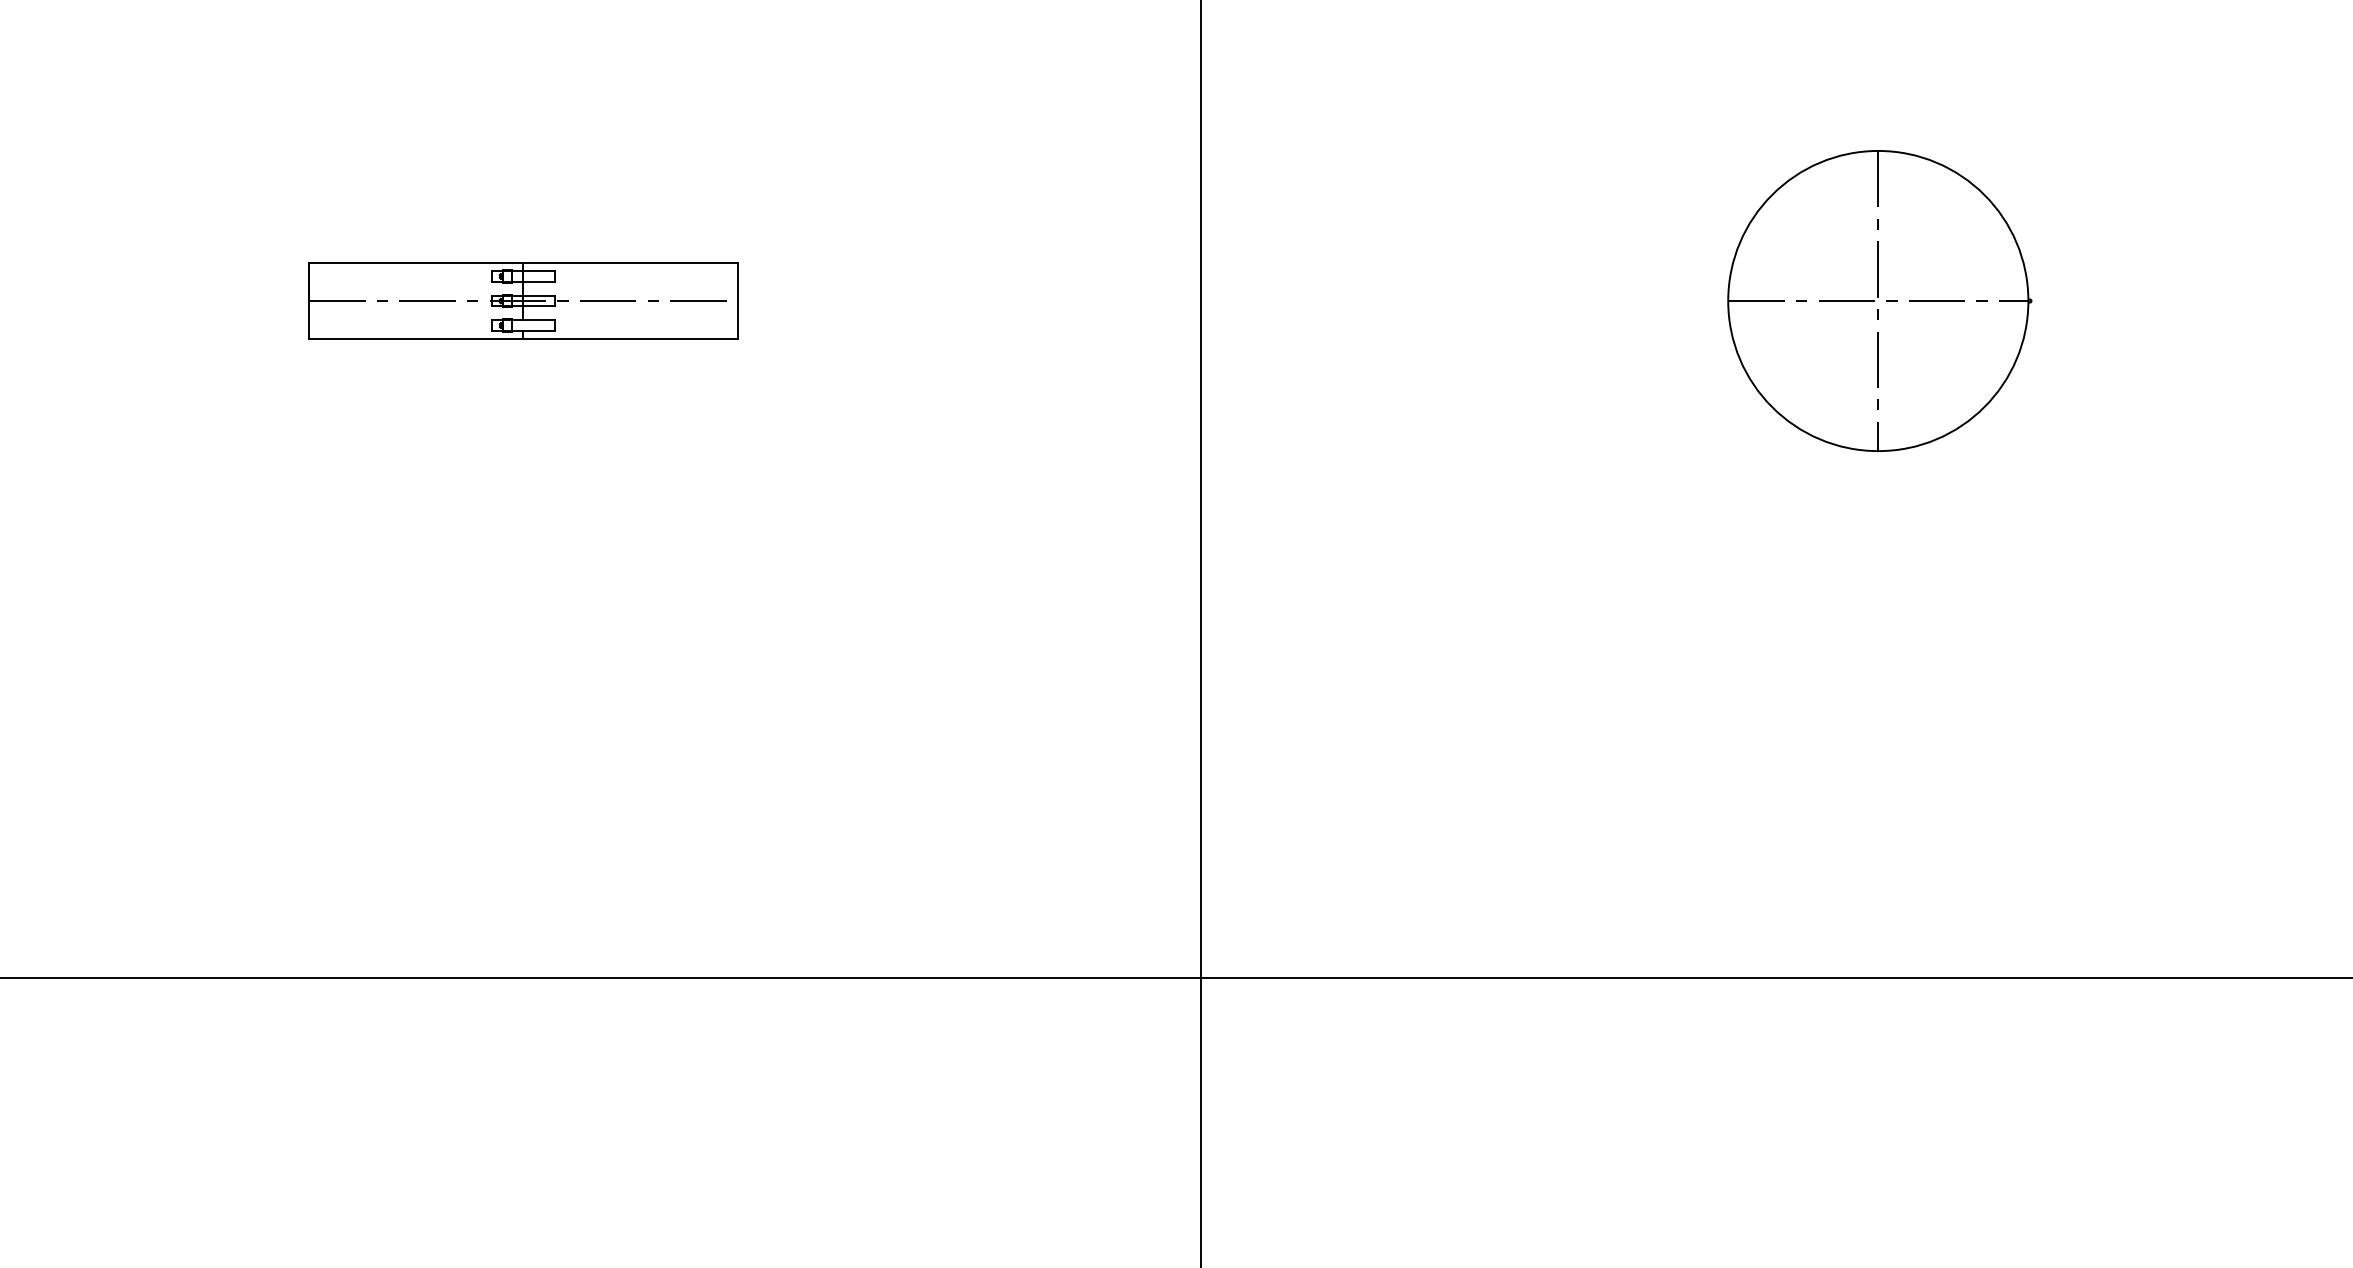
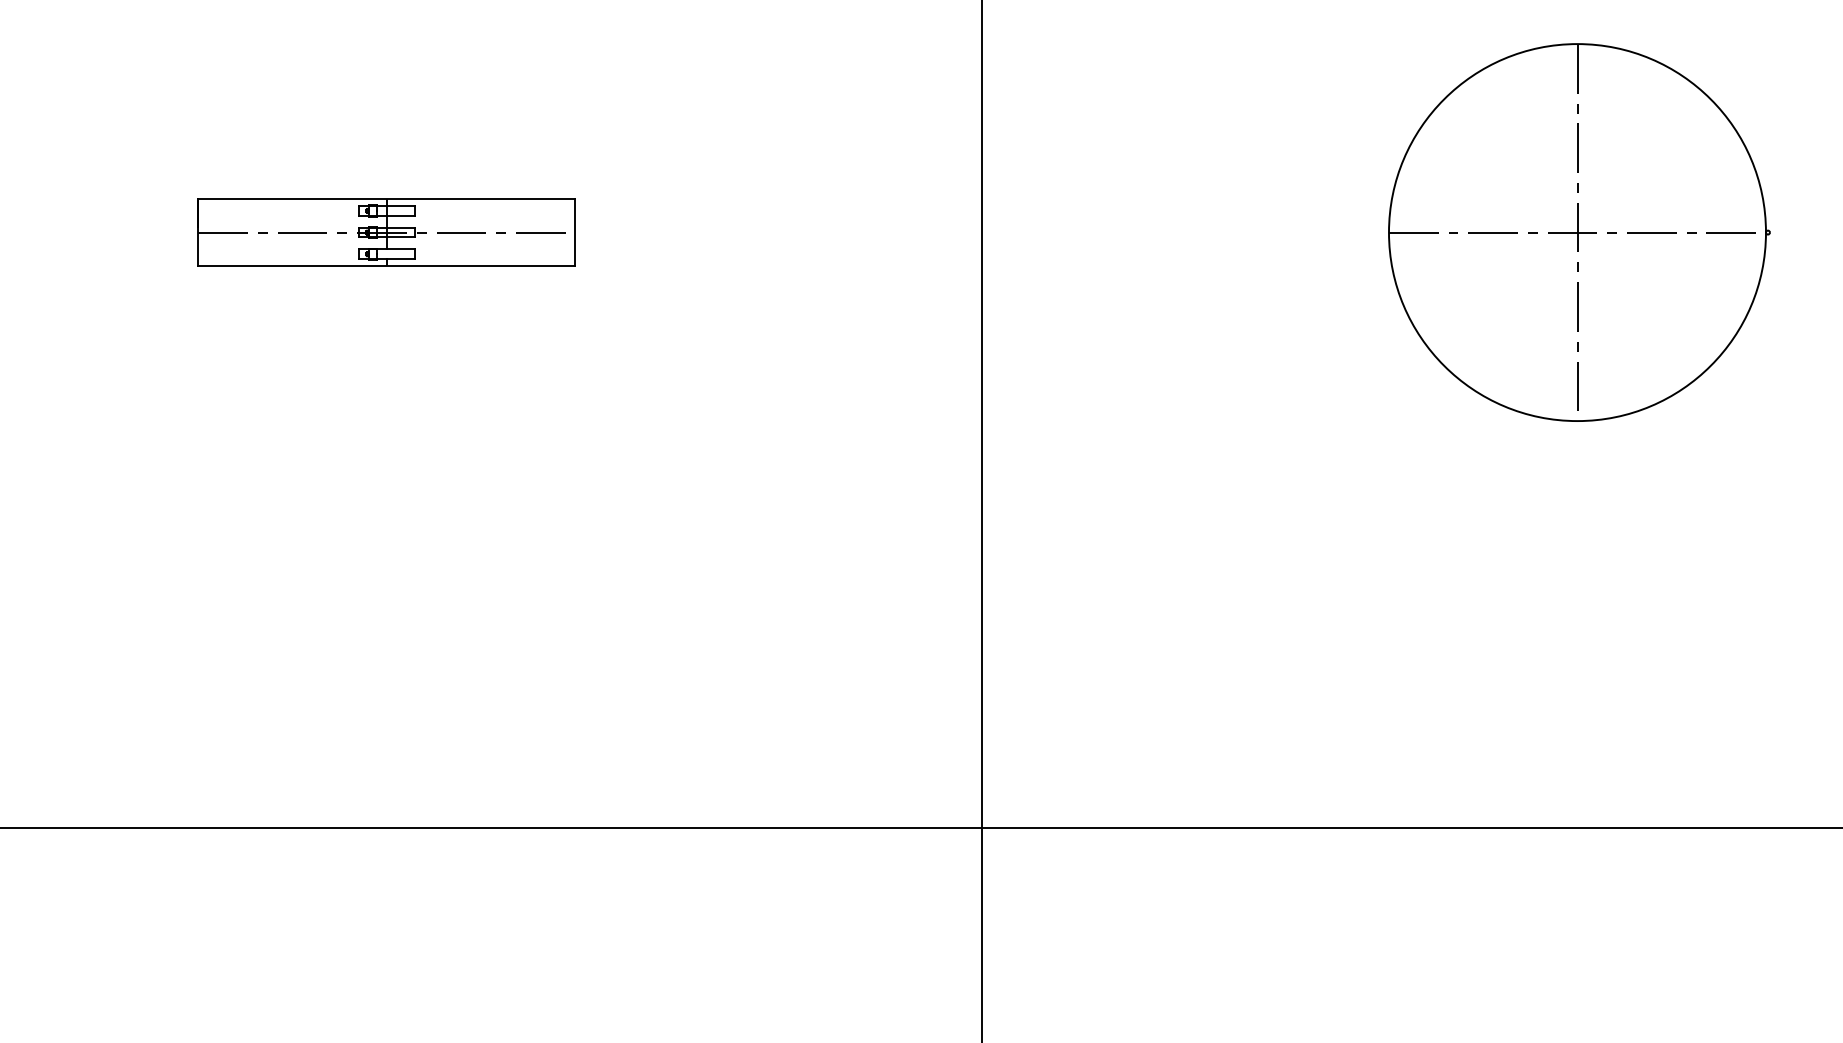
part: (1879, 300) -> (1579, 232), size x1.43

